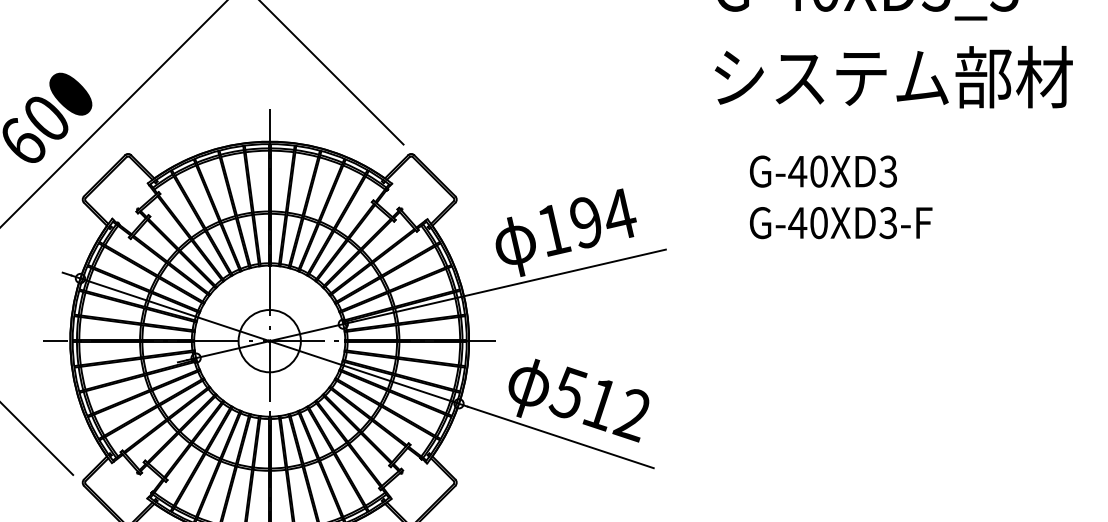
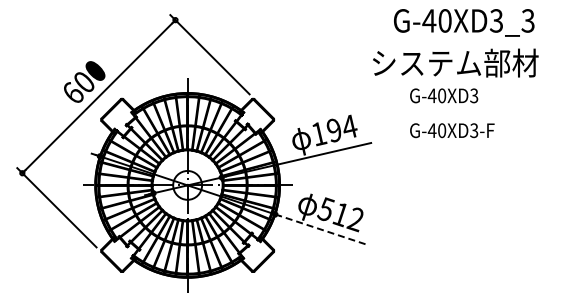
text: (893, 75) -> (455, 62), moved
text: (824, 170) -> (444, 95), moved
line: (560, 436) -> (322, 229), solid -> dashed

